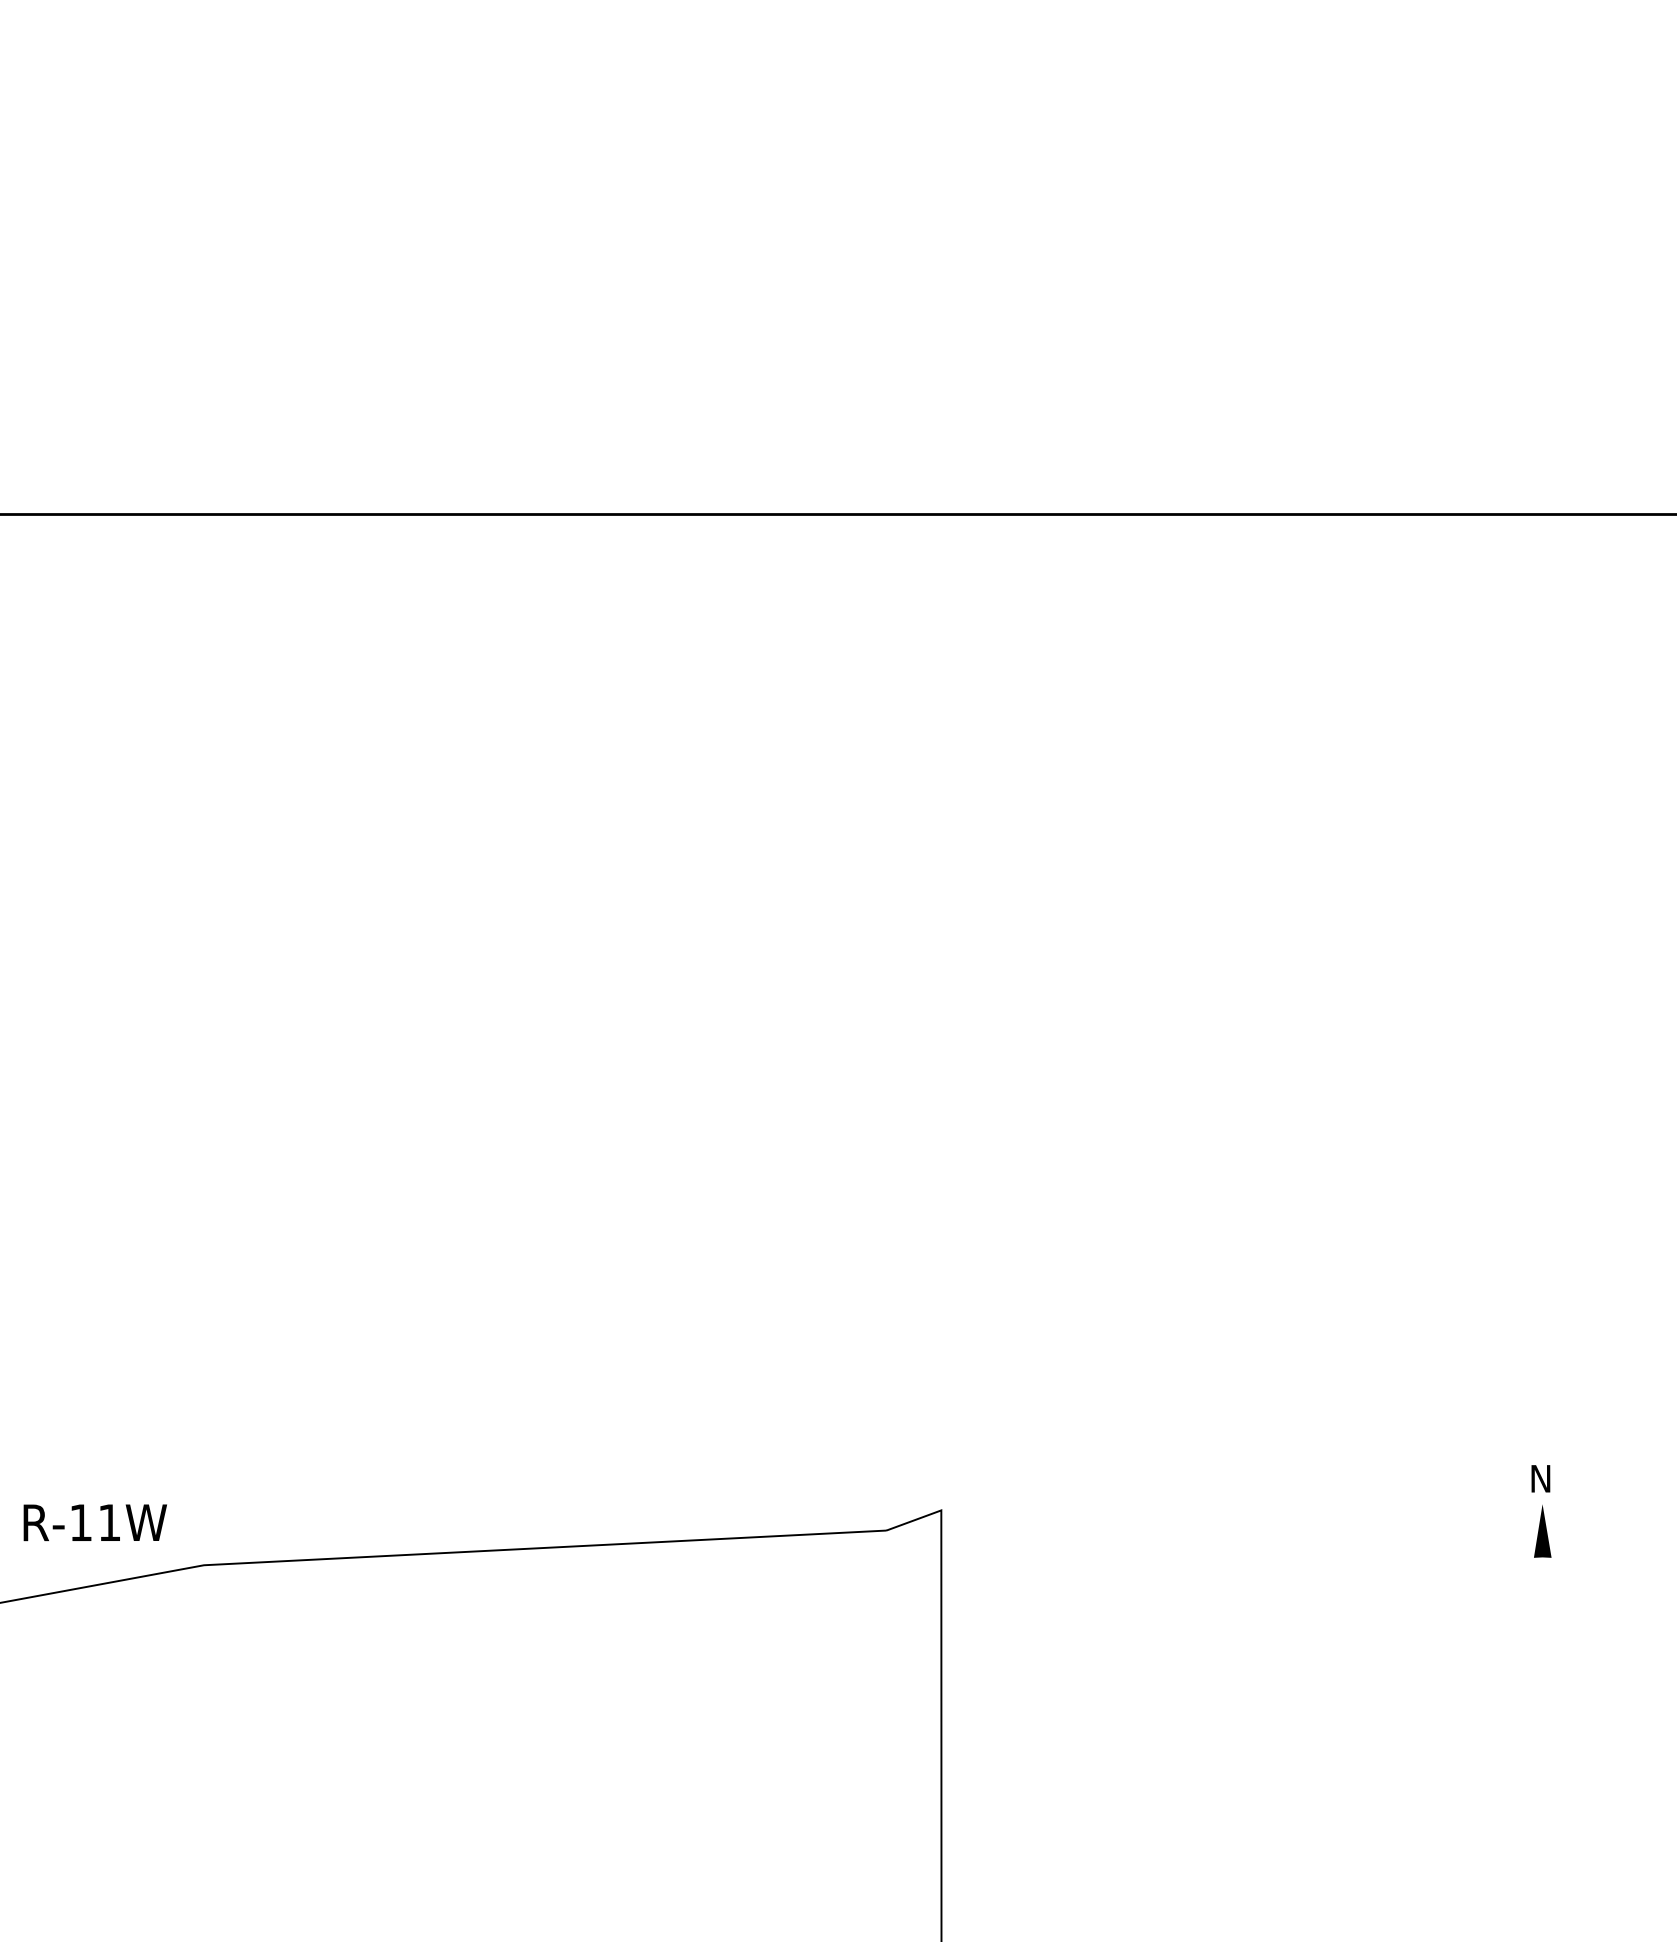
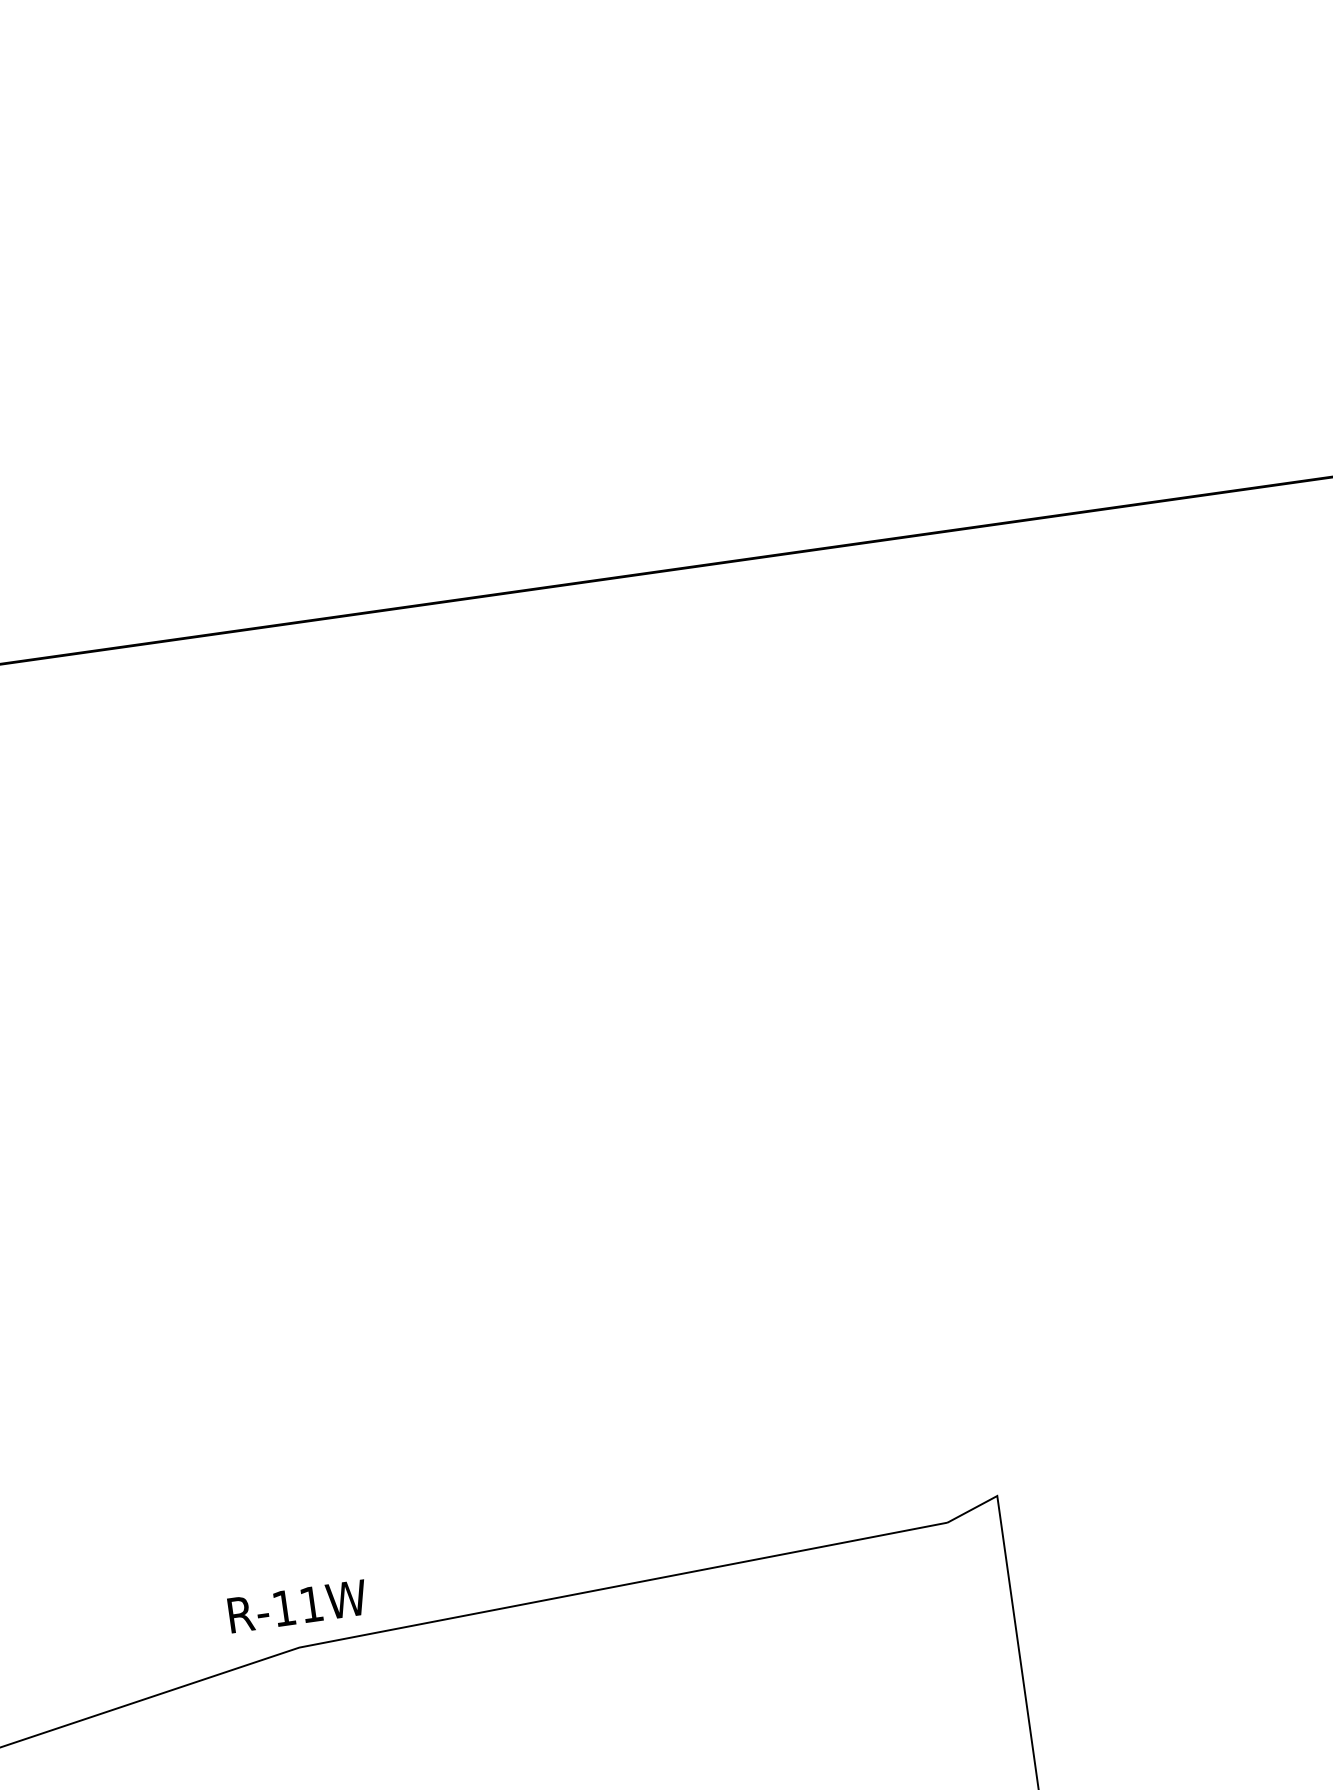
text: (94, 1522) -> (297, 1606), moved

